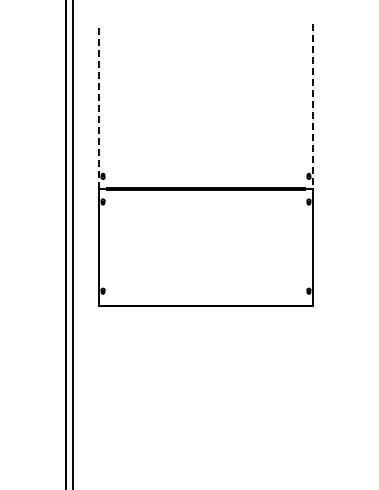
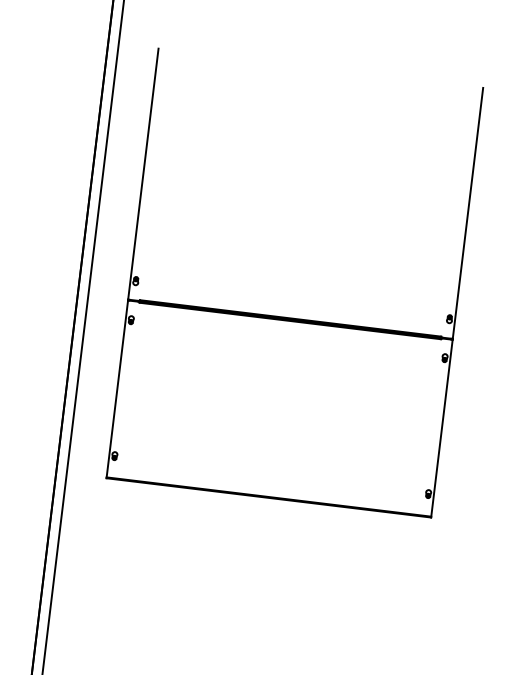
line: (99, 106) -> (143, 174), dashed -> solid
line: (312, 107) -> (467, 214), dashed -> solid

